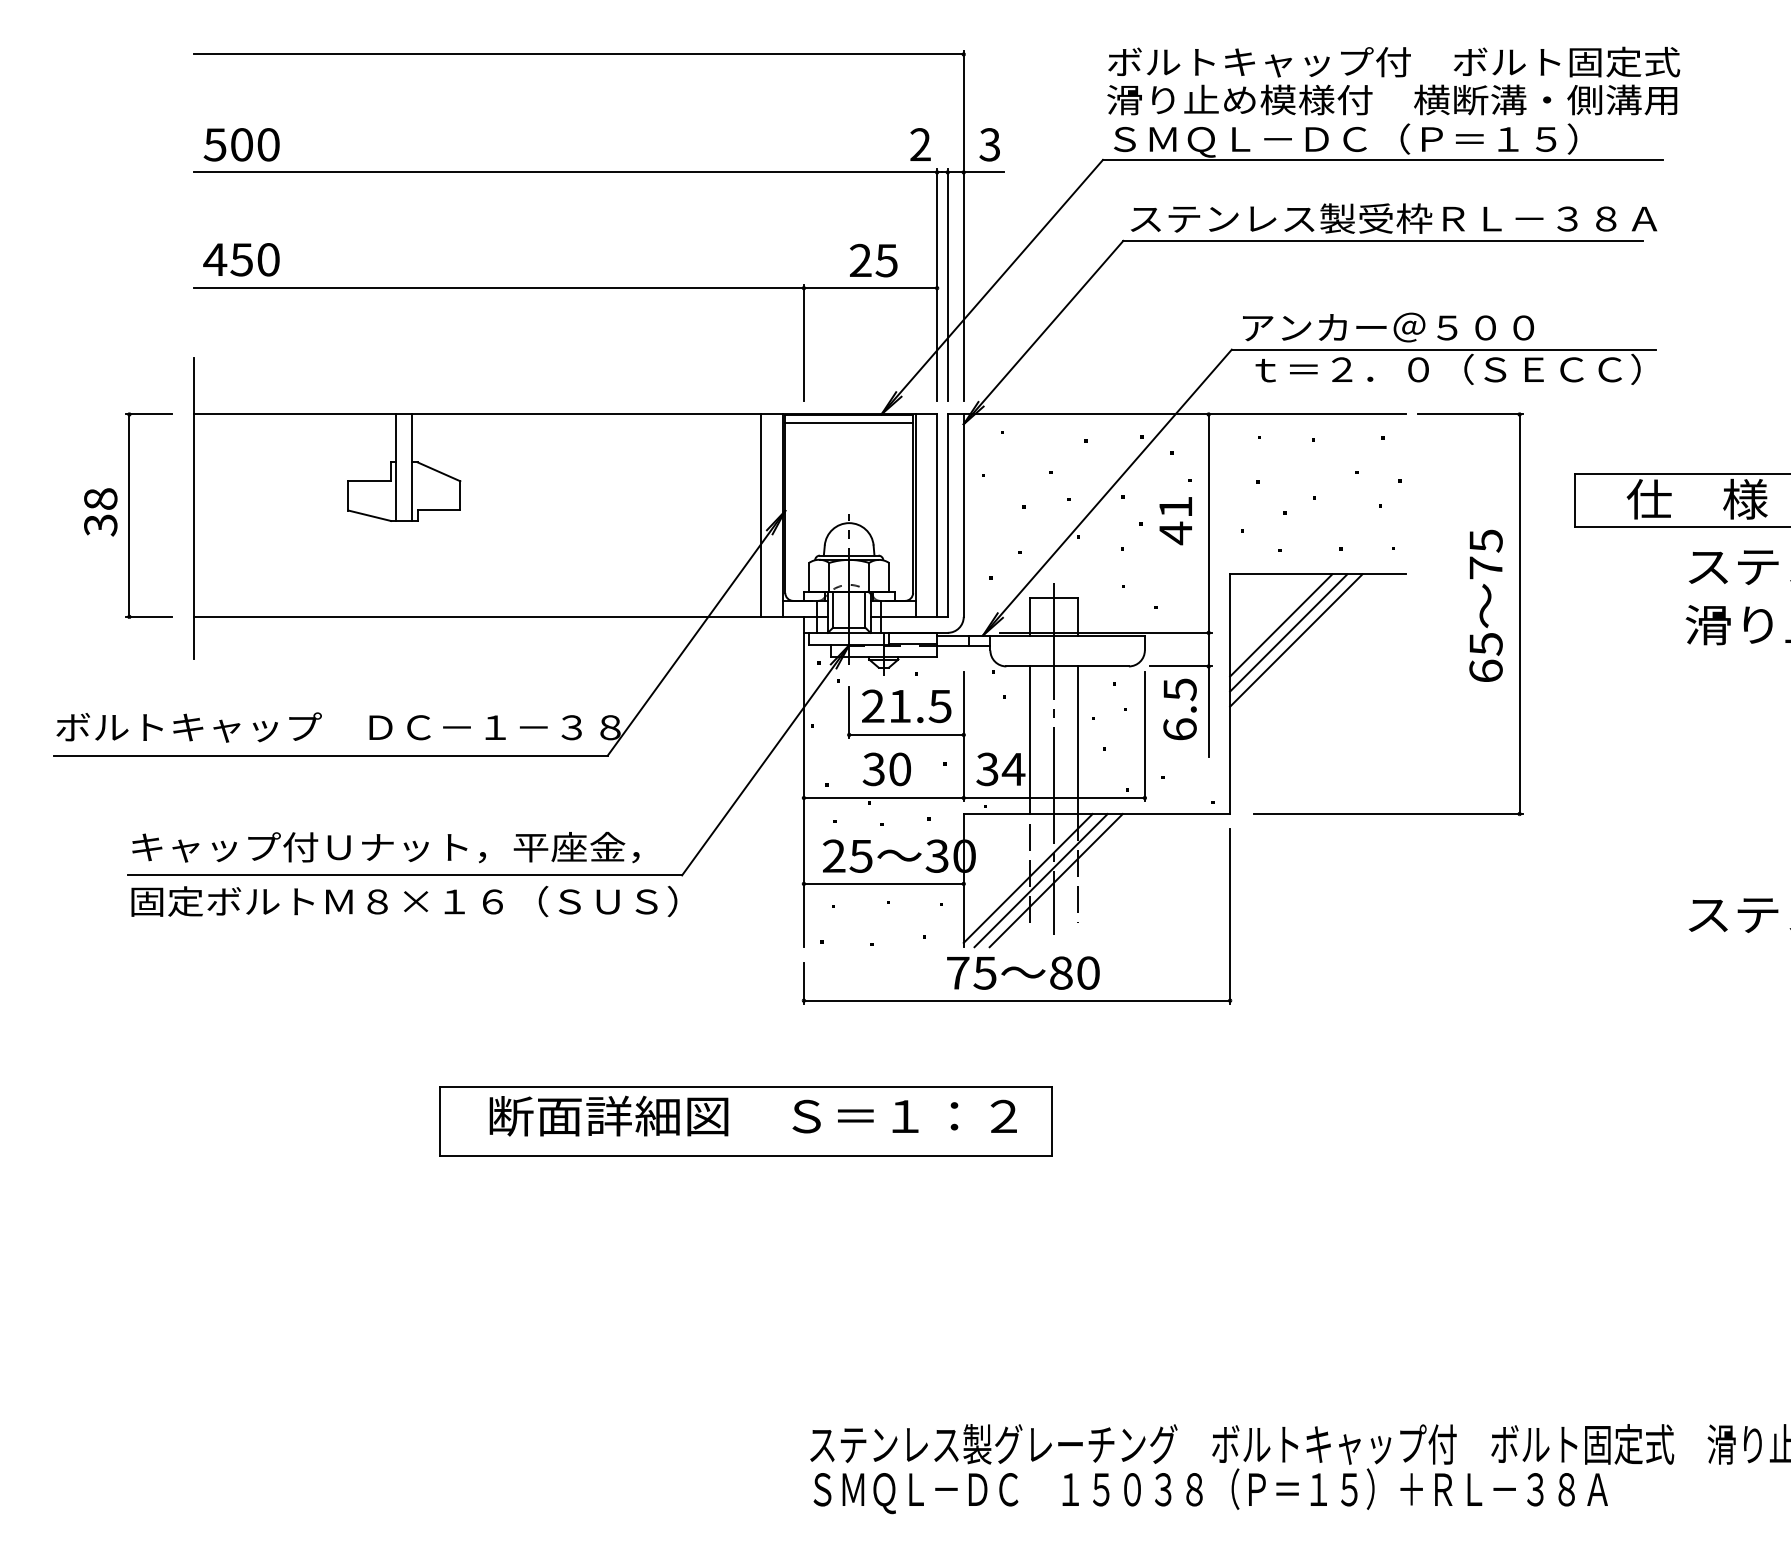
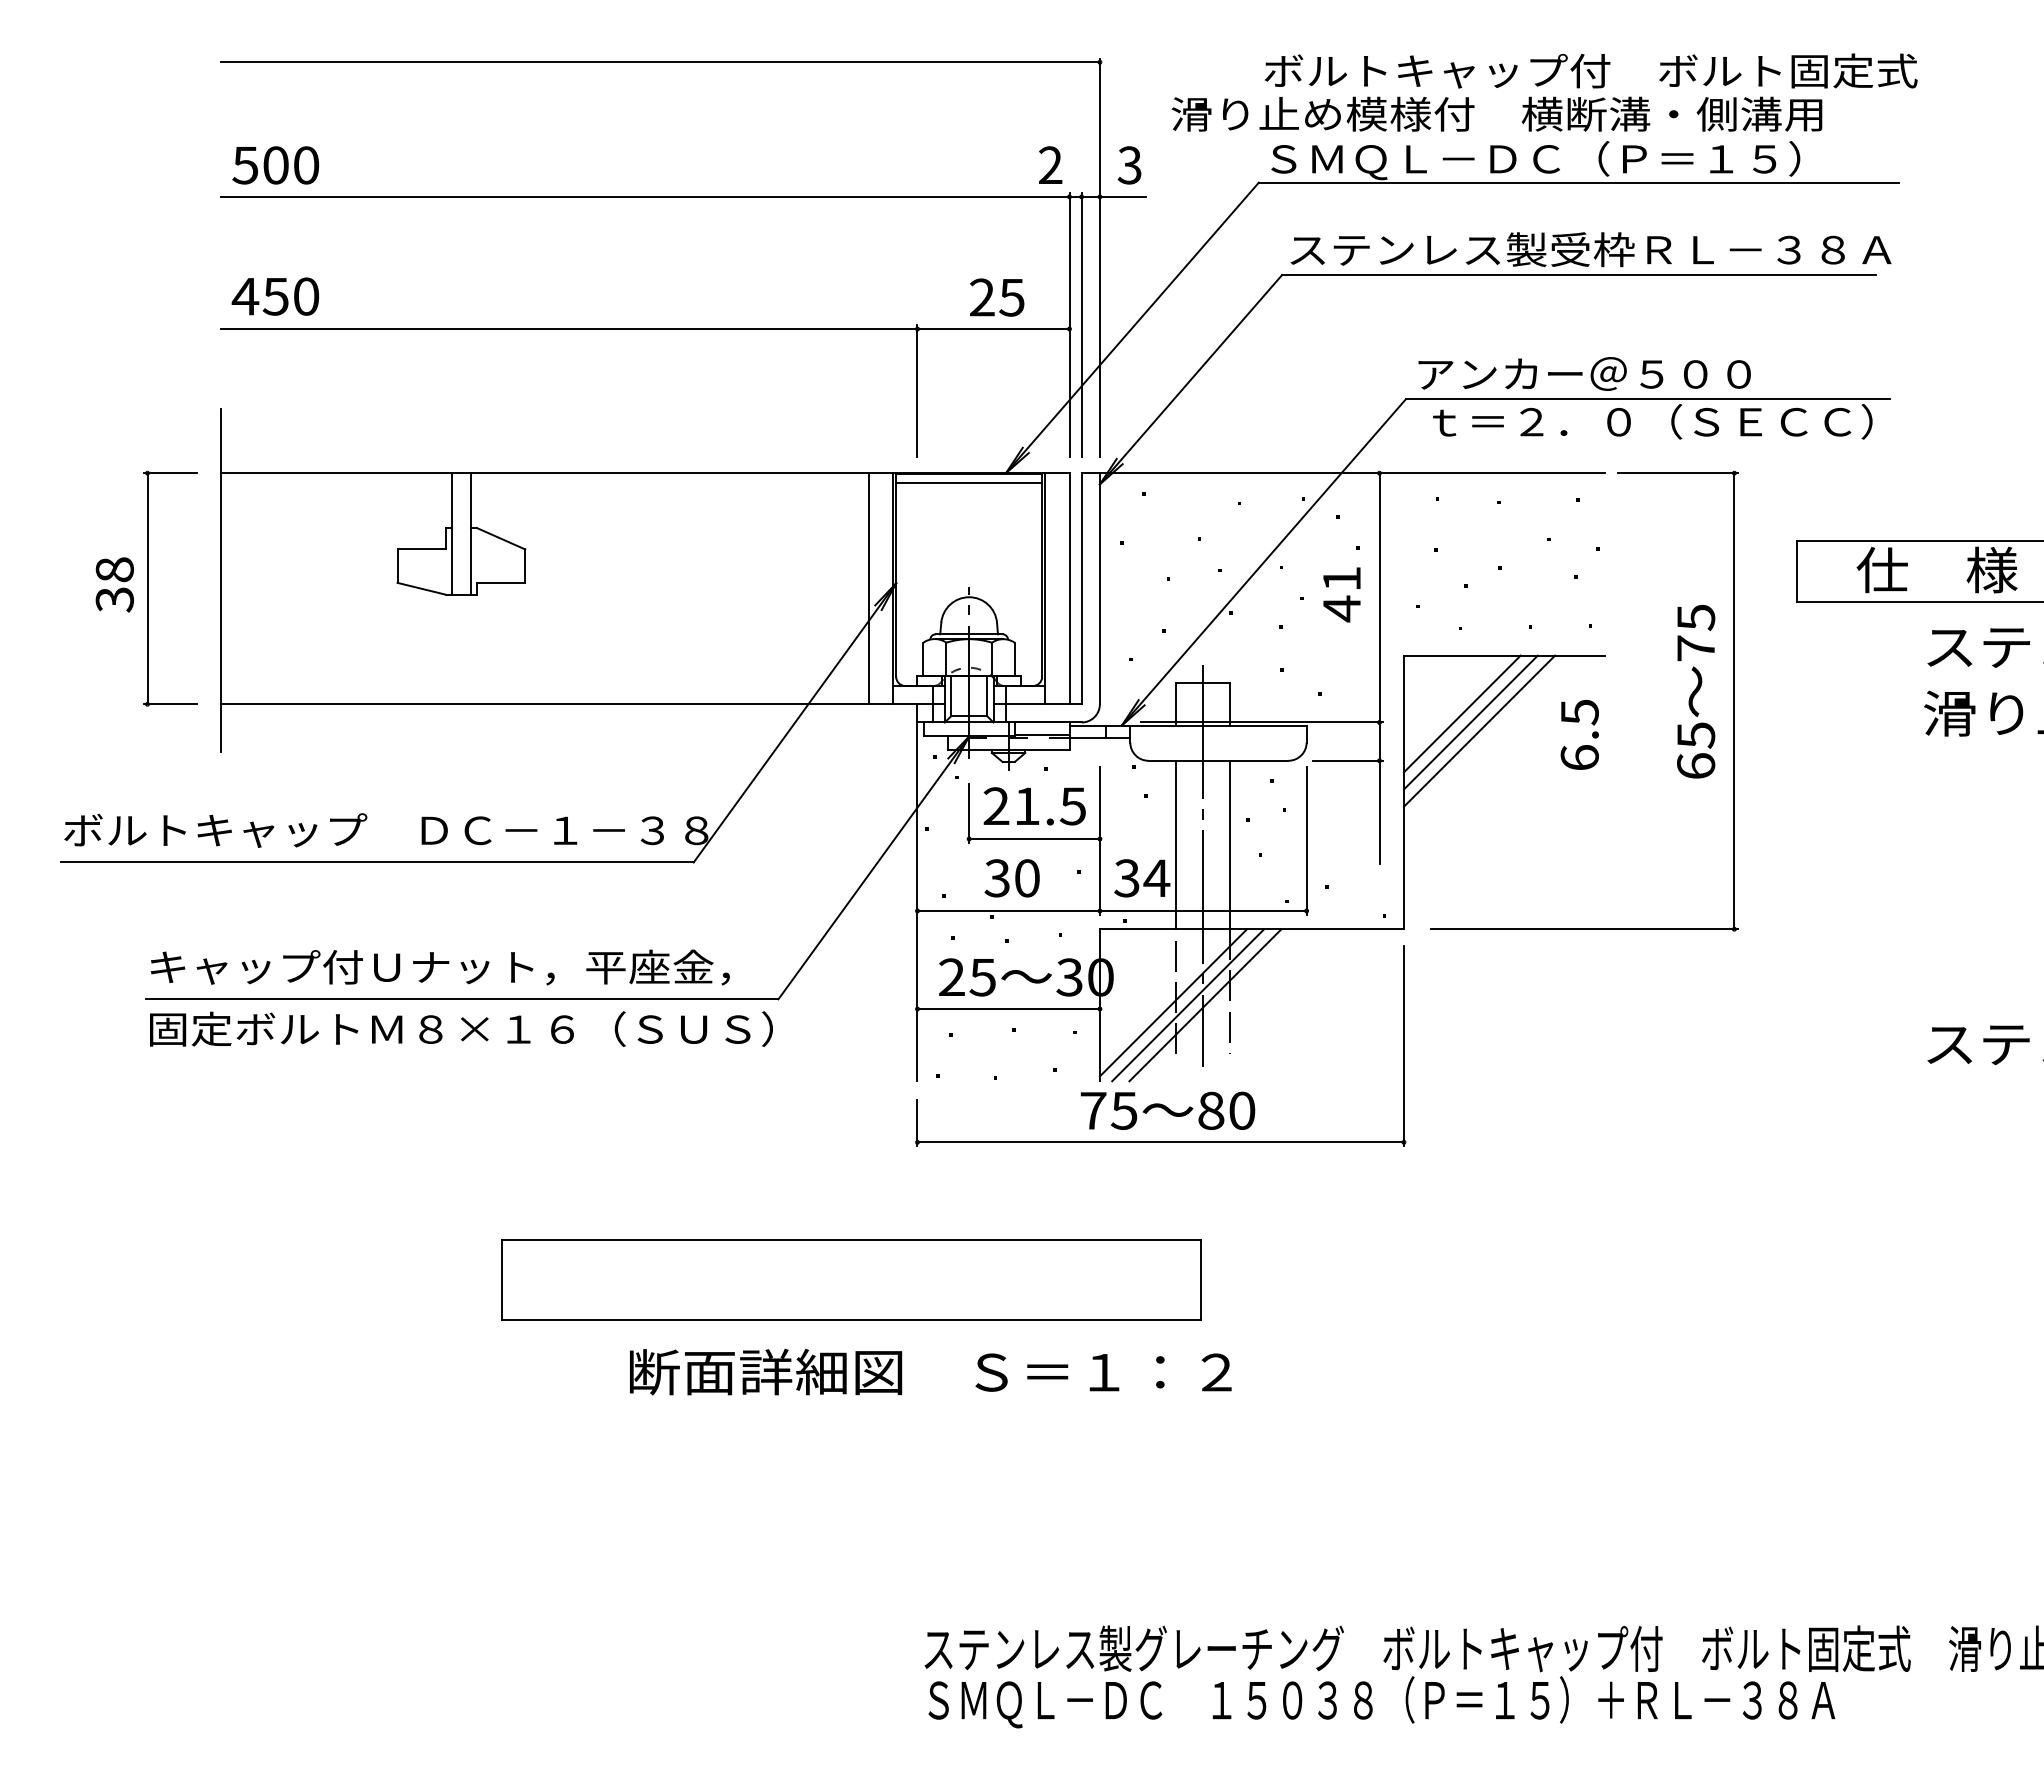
text: (1391, 99) -> (1496, 113), moved
text: (1179, 709) -> (1579, 734), moved
text: (753, 1115) -> (930, 1371), moved

